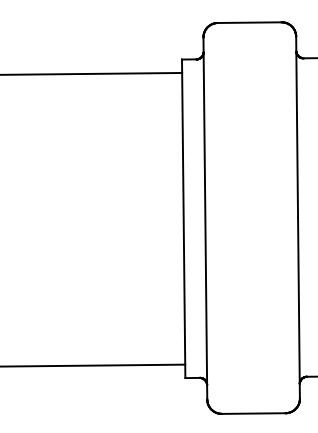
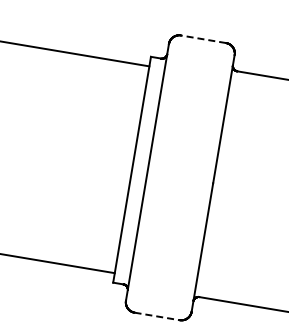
line: (249, 22) -> (203, 39), solid -> dashed
line: (254, 413) -> (157, 316), solid -> dashed

